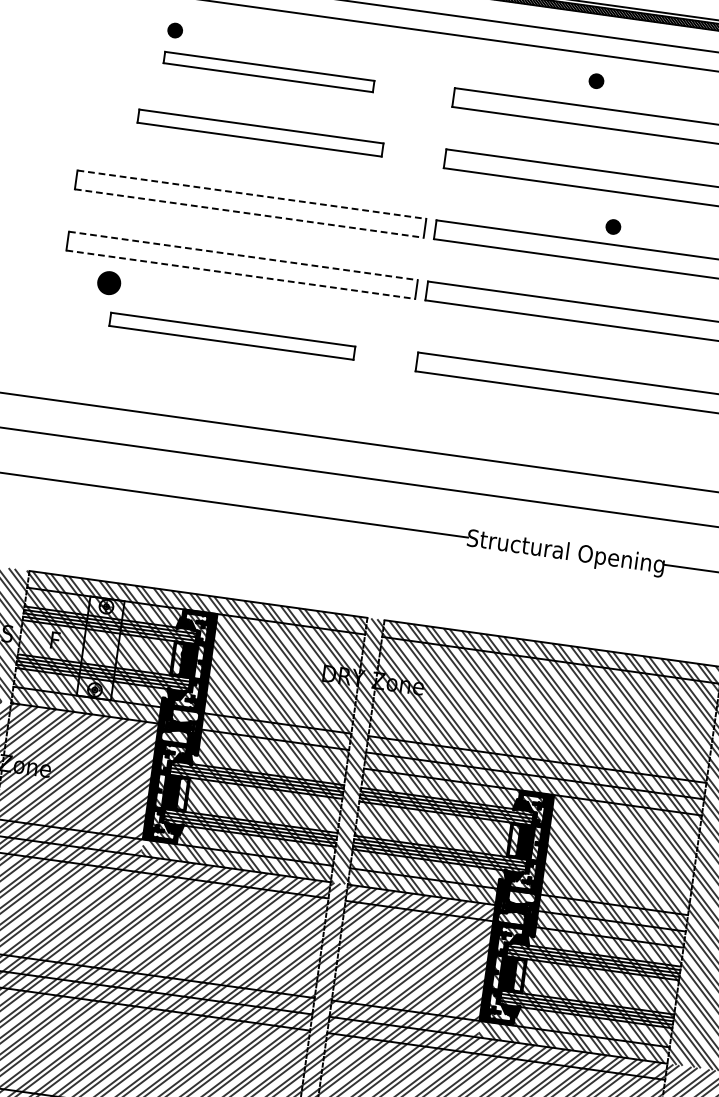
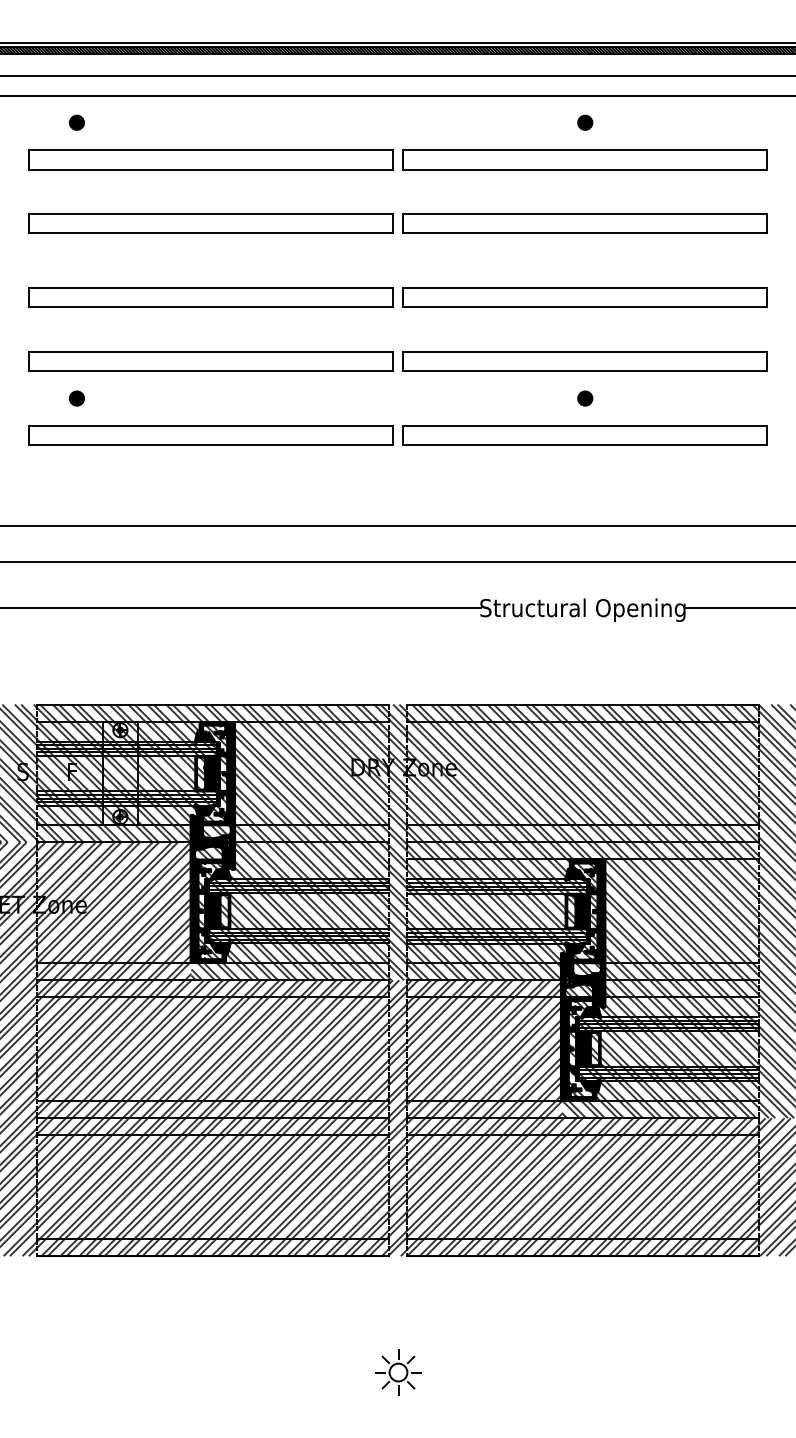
part: (174, 30) -> (76, 122), moved
part: (268, 71) -> (210, 159), size x1.67
part: (596, 81) -> (585, 122), moved
part: (260, 132) -> (210, 223), size x1.43
line: (251, 194) -> (210, 287), dashed -> solid
line: (249, 213) -> (210, 307), dashed -> solid
part: (613, 226) -> (585, 398), moved
line: (243, 255) -> (210, 351), dashed -> solid
line: (240, 274) -> (210, 371), dashed -> solid
part: (108, 282) -> (76, 398), size x0.62
part: (232, 336) -> (210, 435), size x1.43

